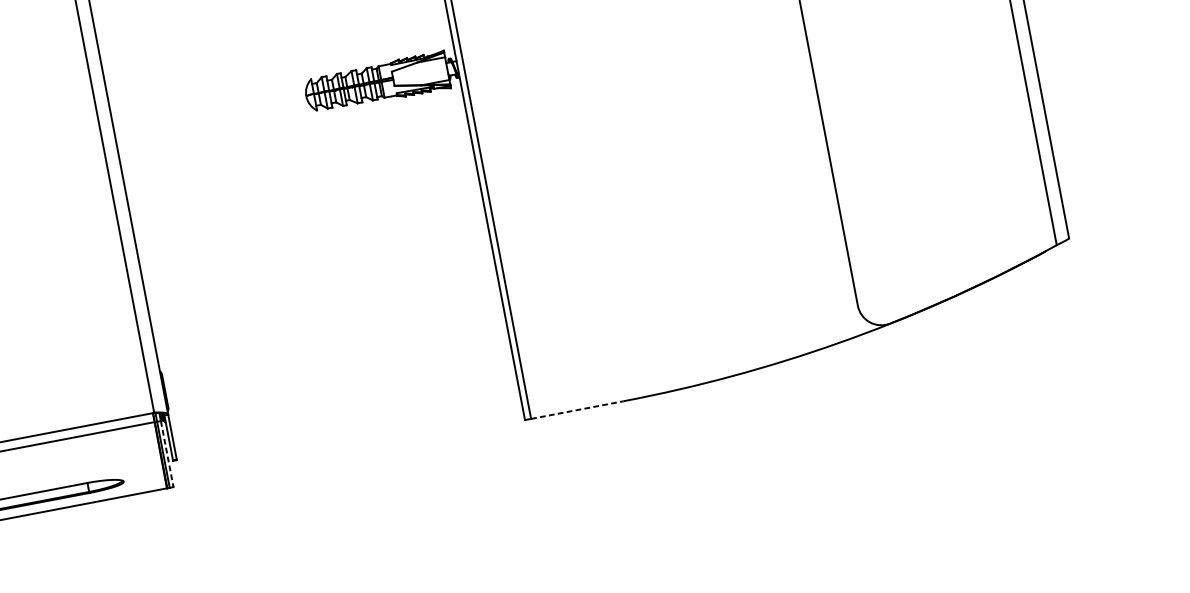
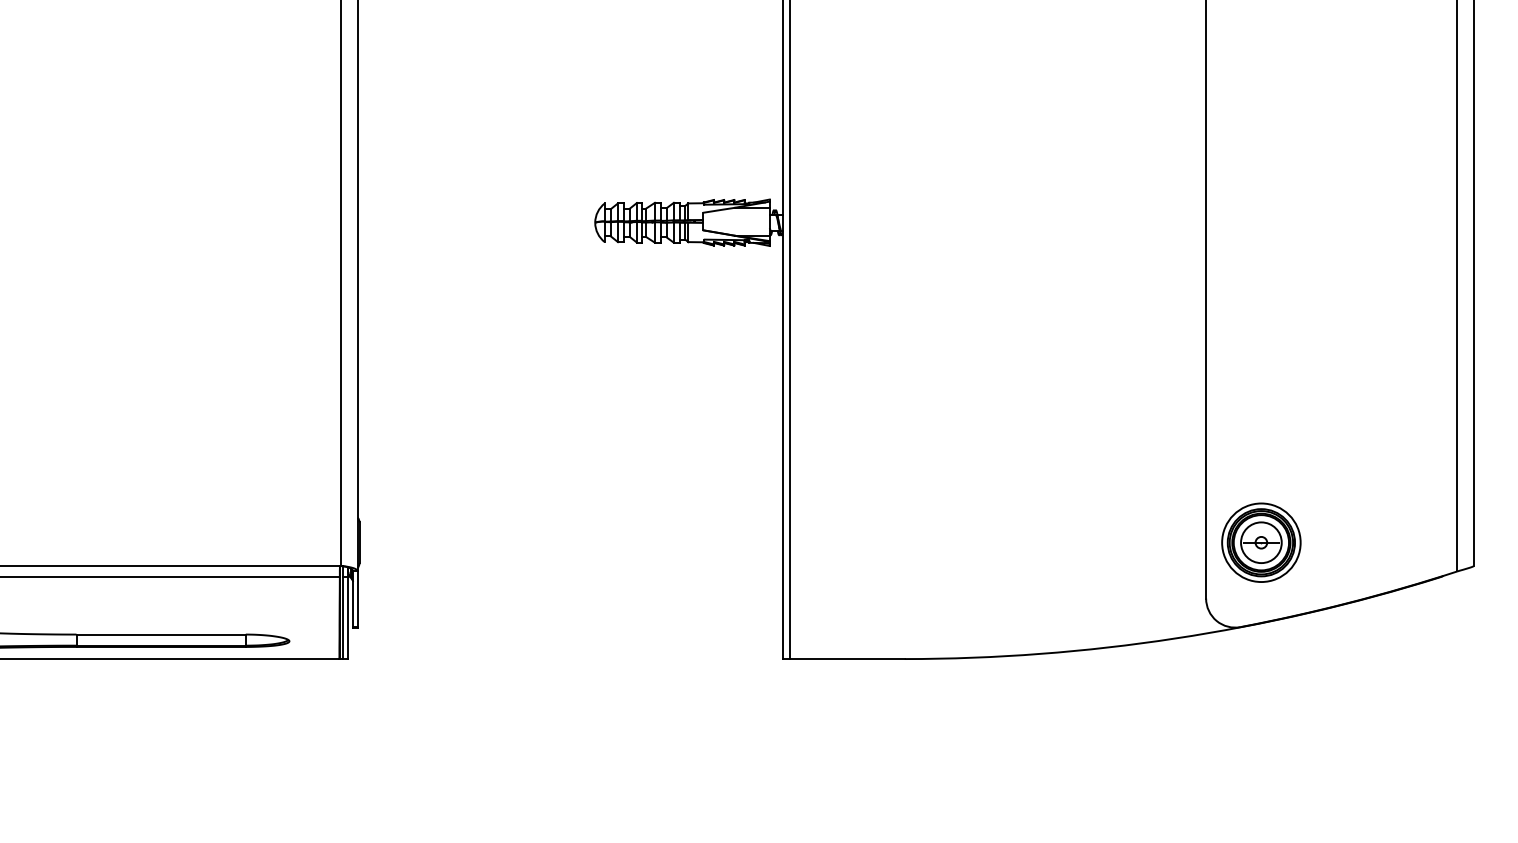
part: (893, 252) -> (1261, 542), added
line: (577, 410) -> (847, 659), dashed -> solid
line: (167, 454) -> (347, 618), dashed -> solid

